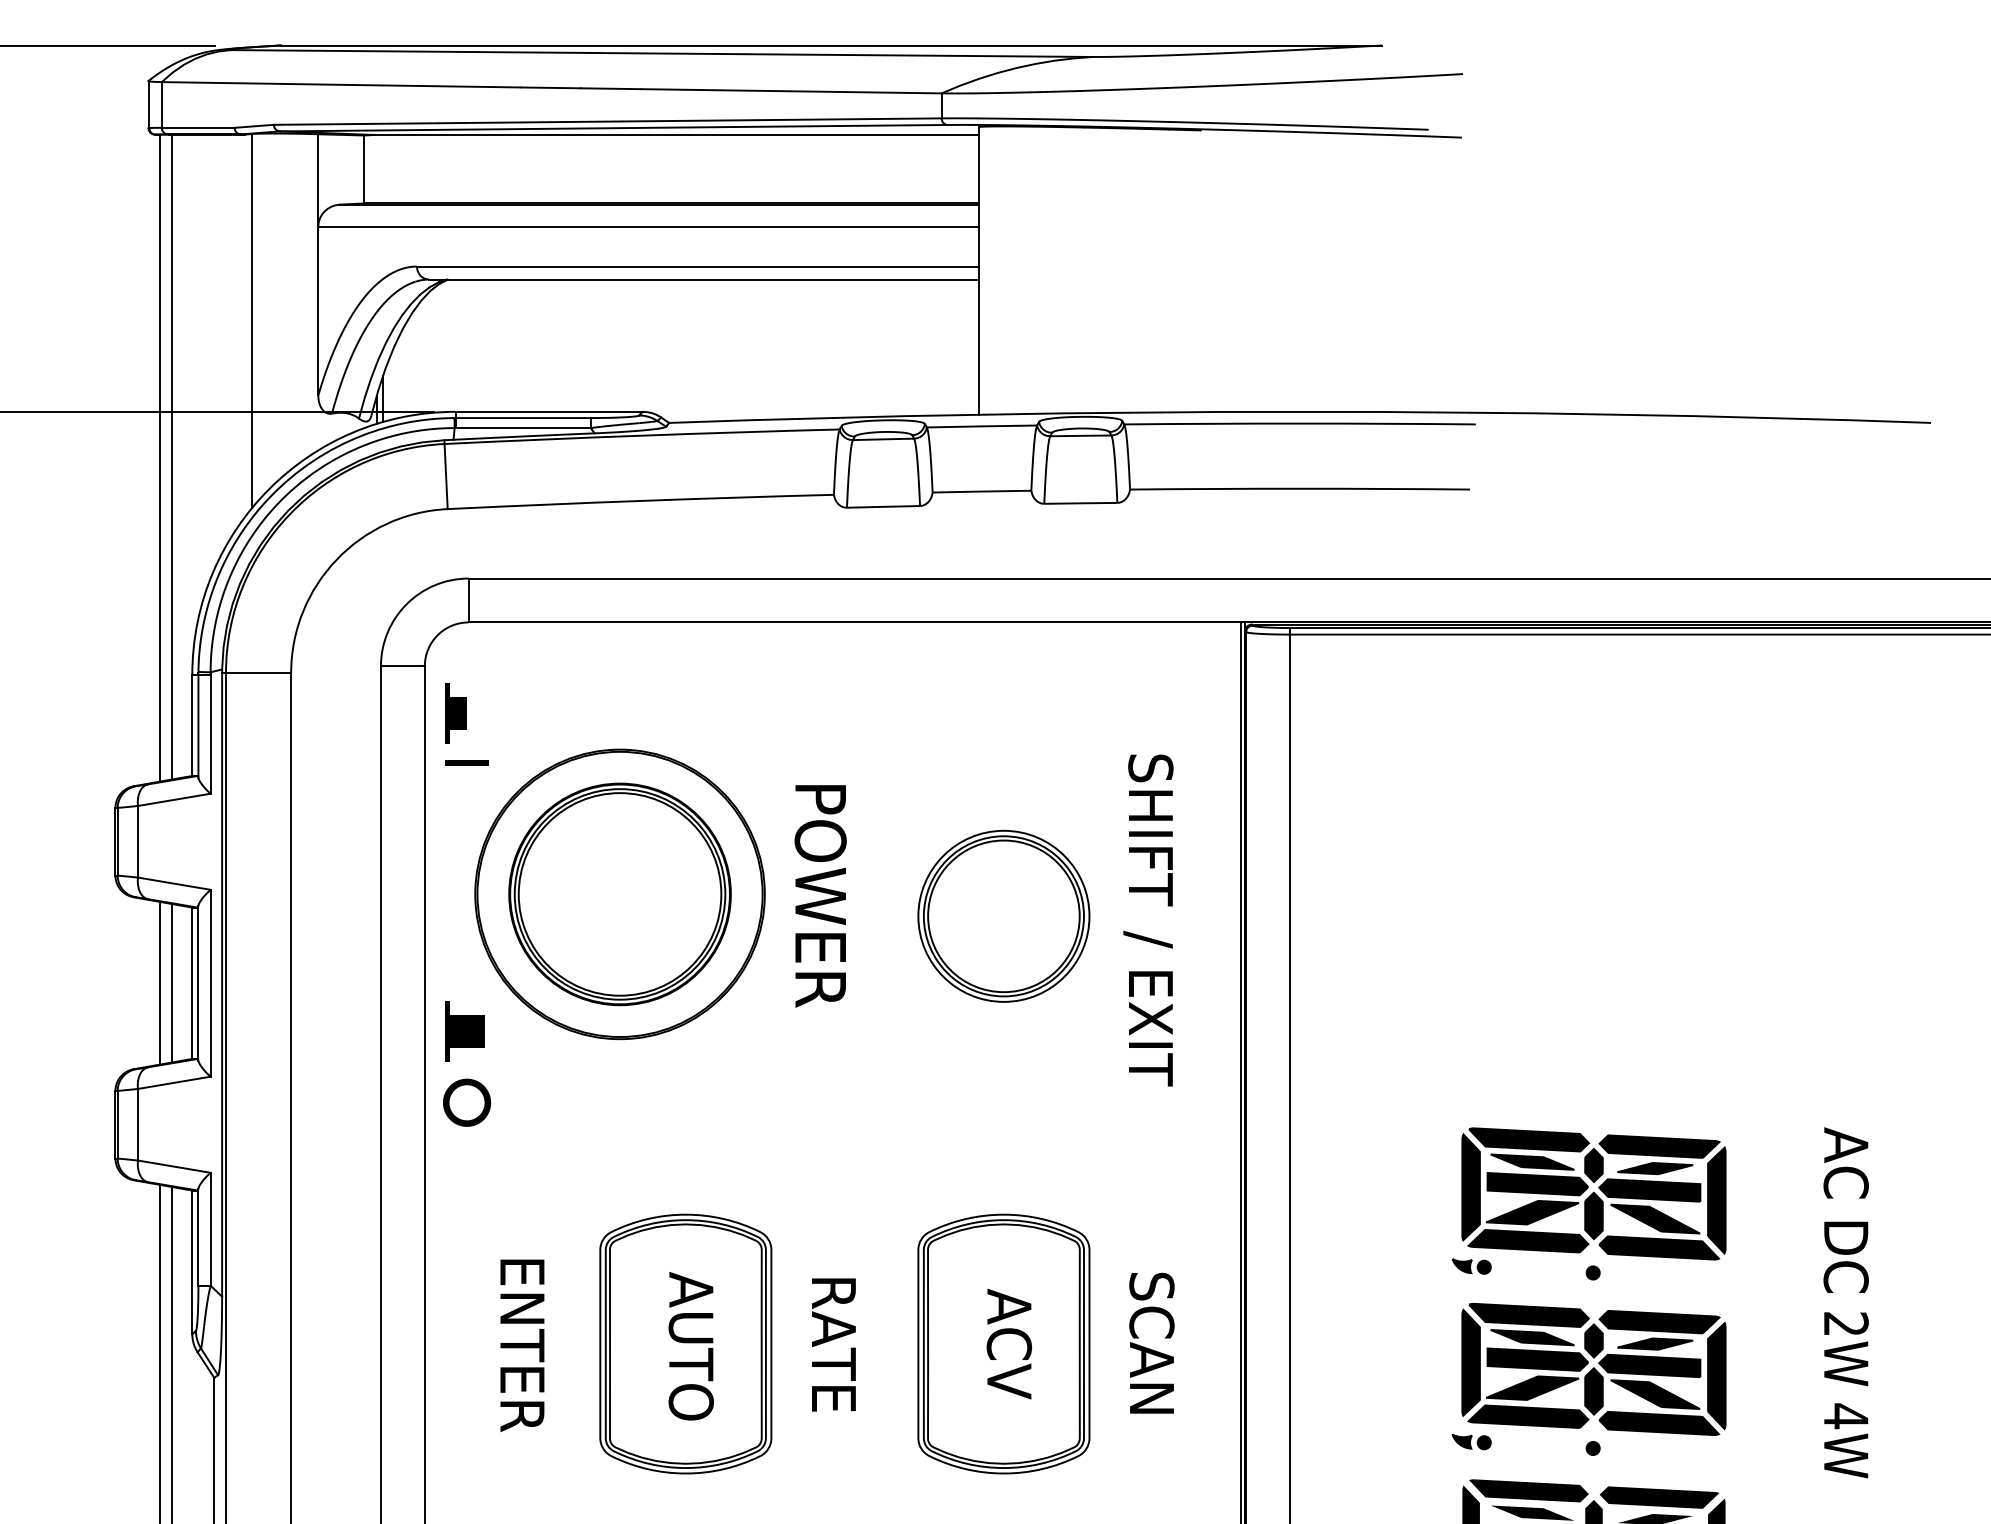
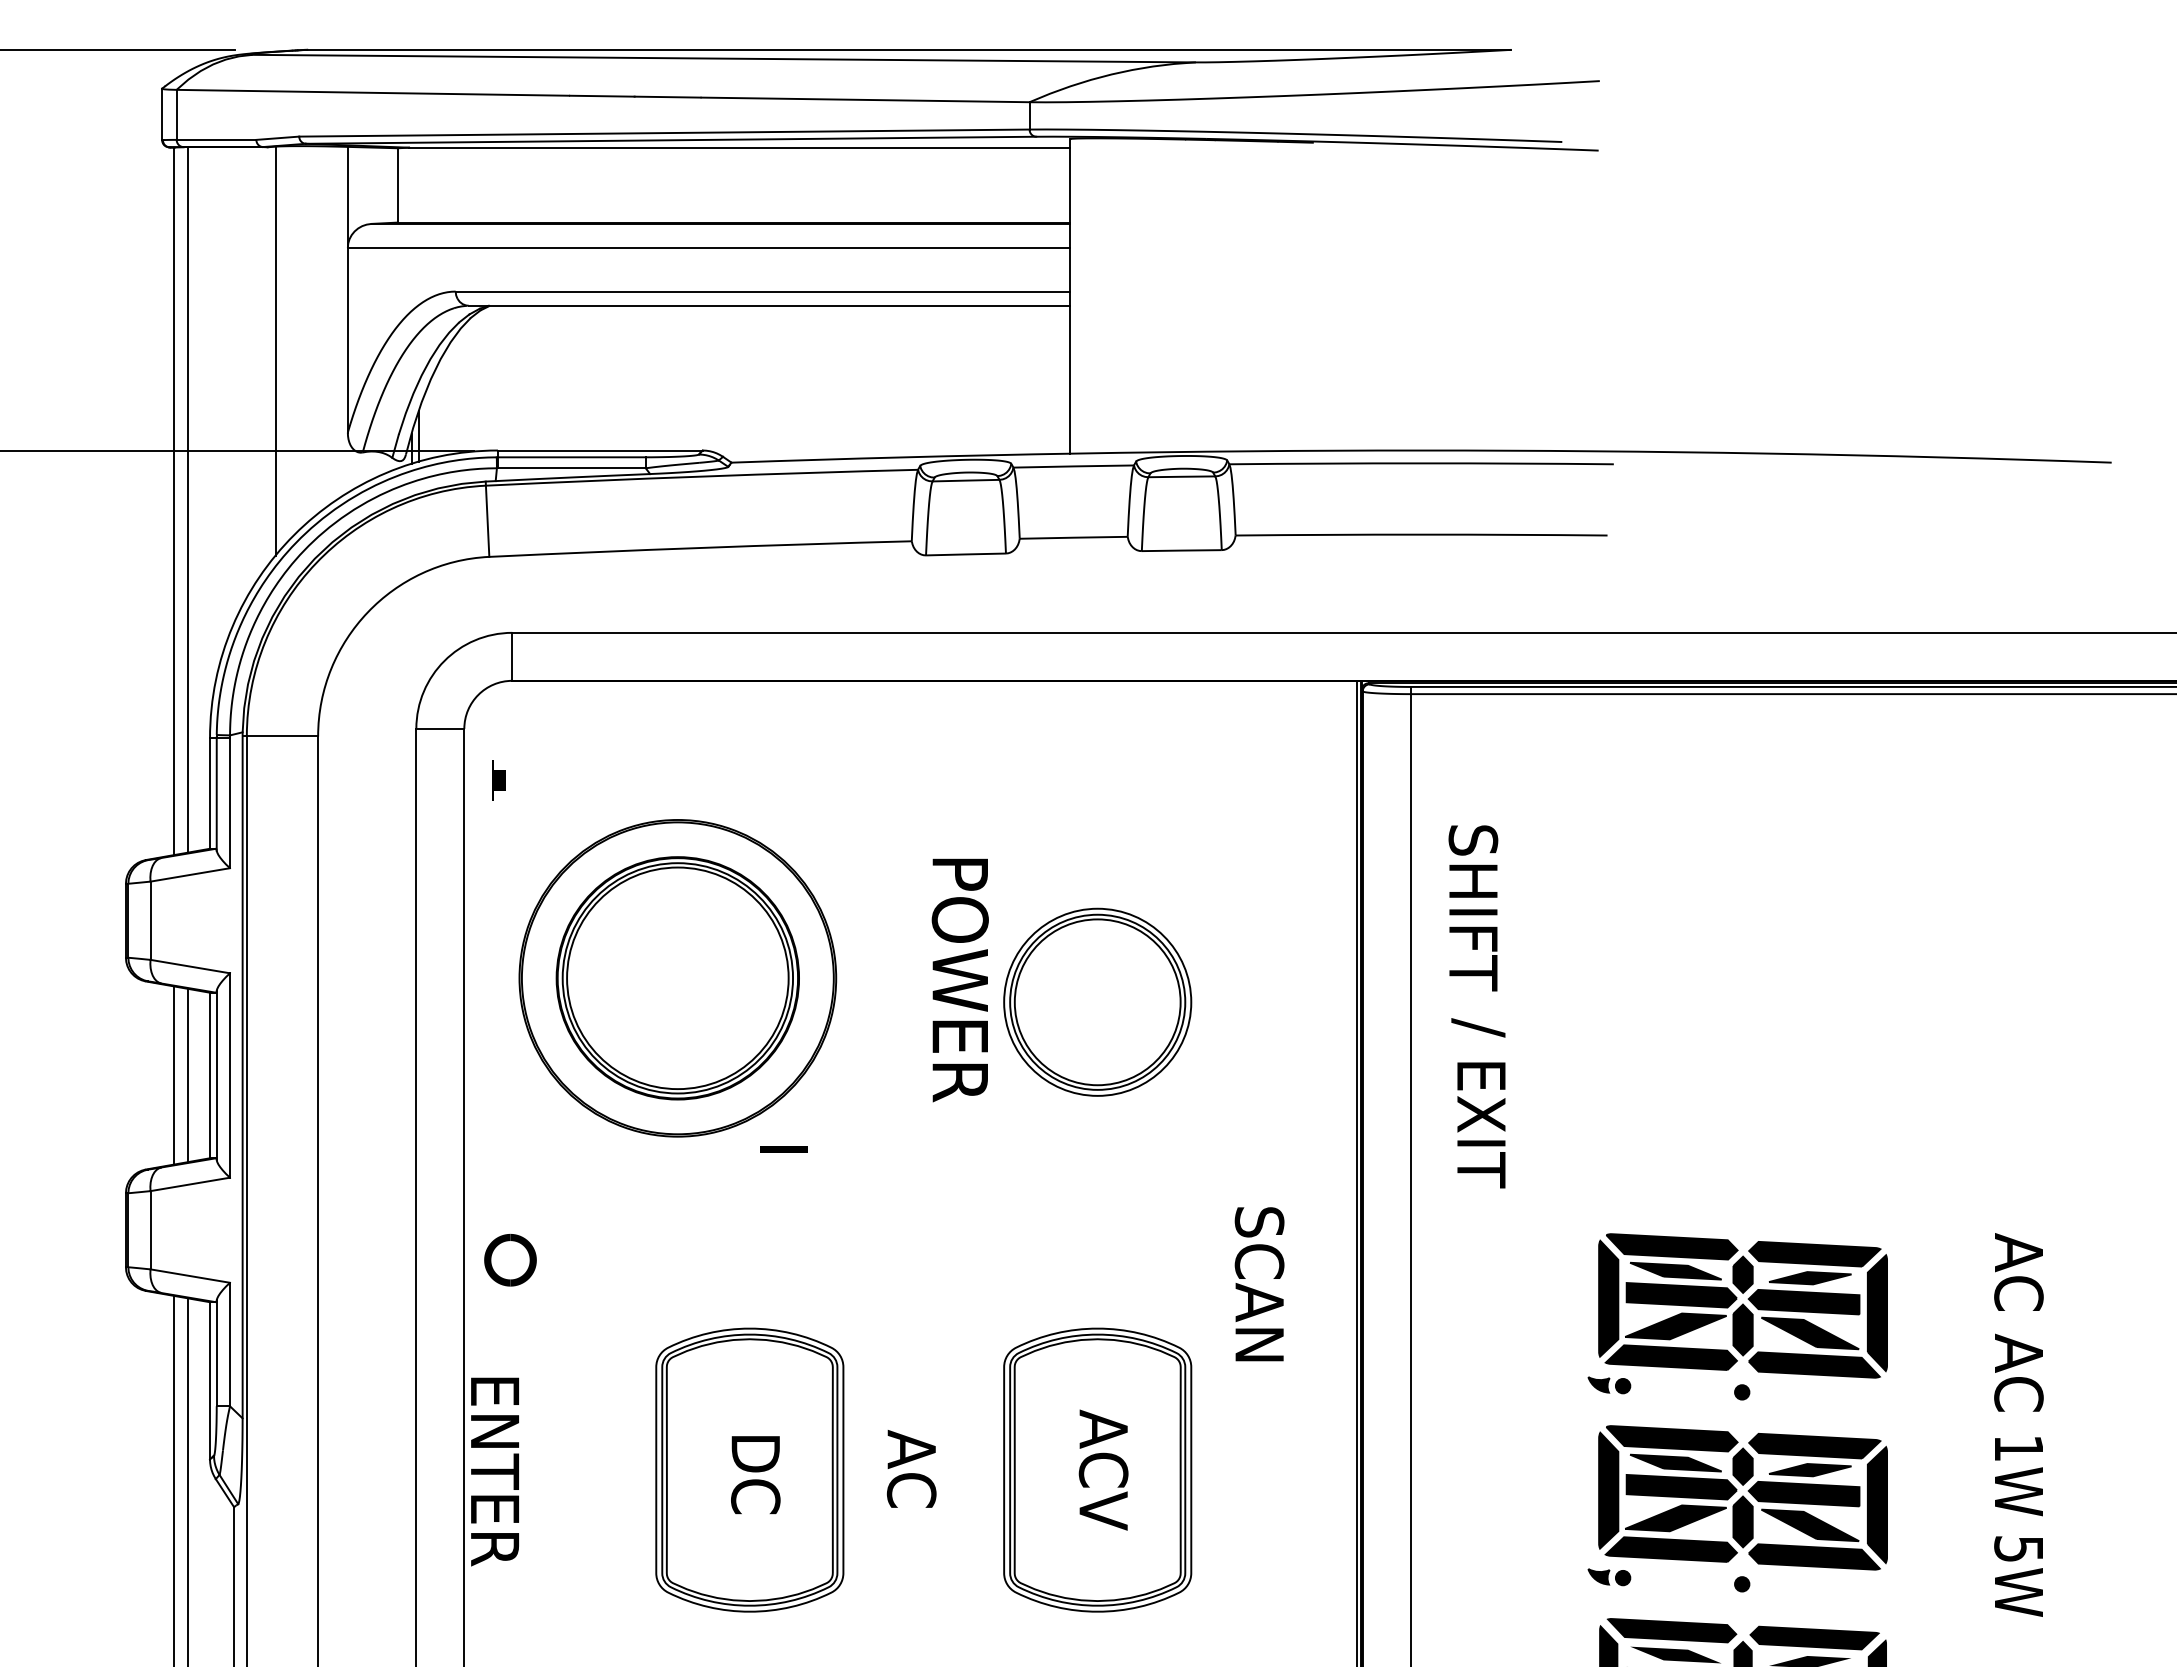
part: (456, 713) -> (498, 780), size x0.6
line: (467, 762) -> (783, 1149), moved
text: (1150, 830) -> (1473, 908), moved
text: (819, 896) -> (959, 980), moved
text: (1148, 1008) -> (1478, 1103), moved
part: (465, 1031) -> (508, 1128), removed
part: (467, 1103) -> (510, 1260), moved
text: (1845, 1255) -> (2018, 1373), DC -> AC
text: (1846, 1323) -> (2019, 1447), 2W -> 1W
text: (1151, 1343) -> (1259, 1284), moved
text: (833, 1344) -> (911, 1470), RATE -> AC
text: (521, 1345) -> (494, 1471), moved
text: (691, 1346) -> (755, 1472), AUTO -> DC
text: (1845, 1415) -> (2018, 1548), 4W -> 5W

